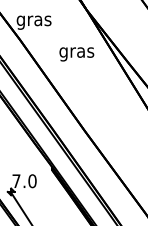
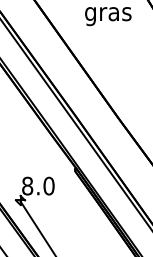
text: (16, 181) -> (27, 186), 7.0 -> 8.0

